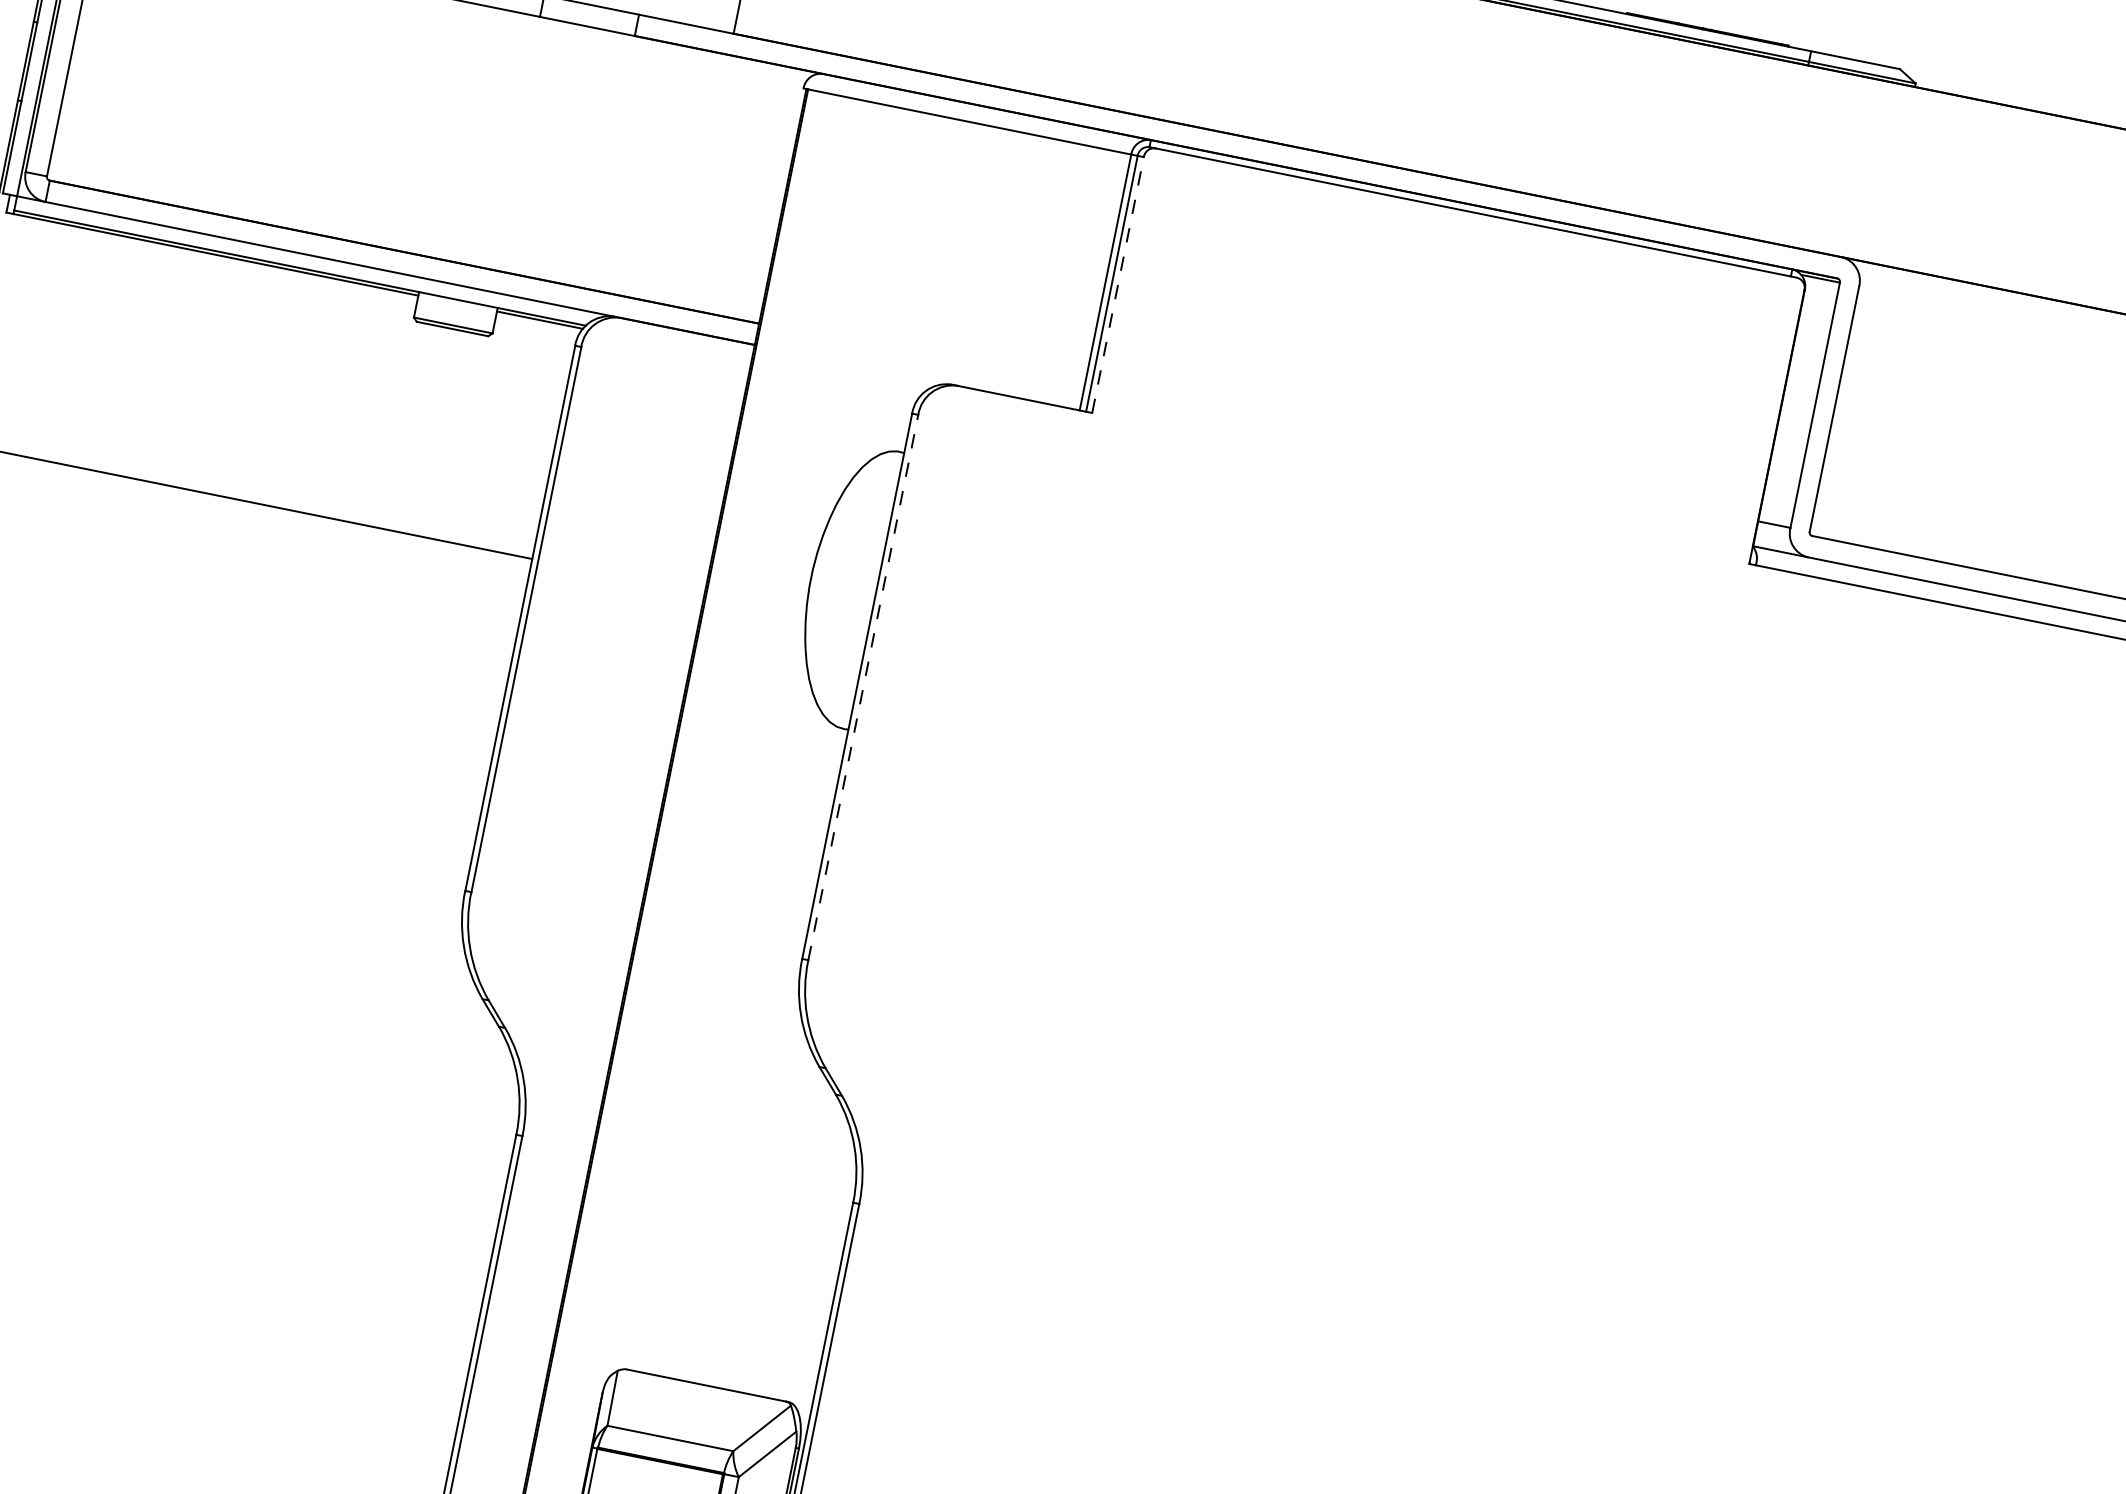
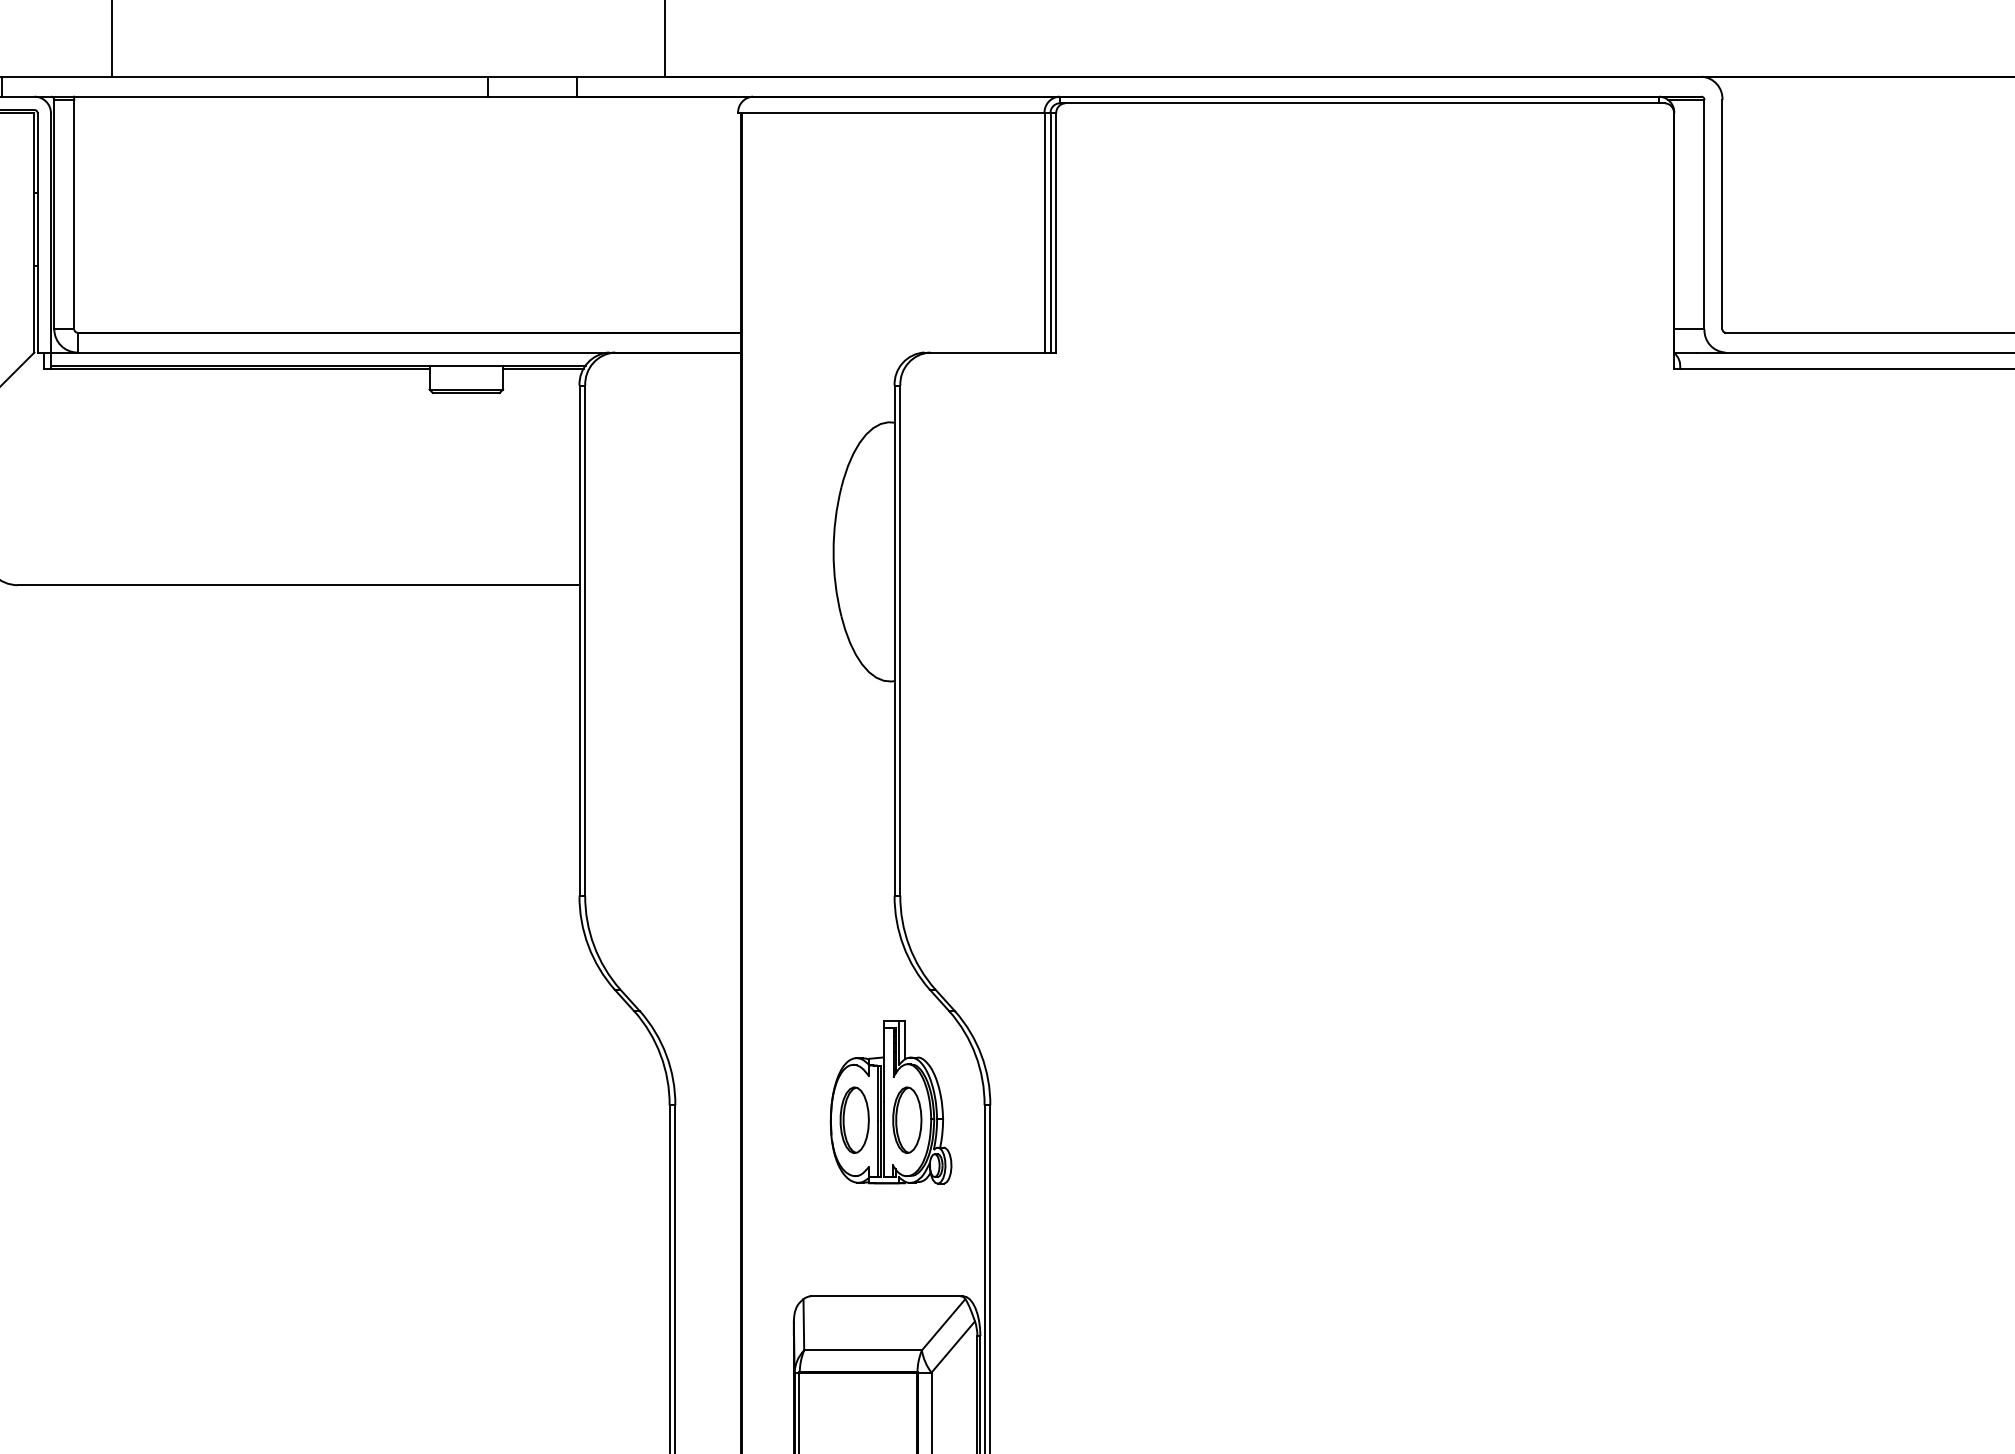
line: (1118, 284) -> (1056, 232), dashed -> solid
line: (863, 687) -> (900, 640), dashed -> solid
part: (753, 1179) -> (890, 1102), added

